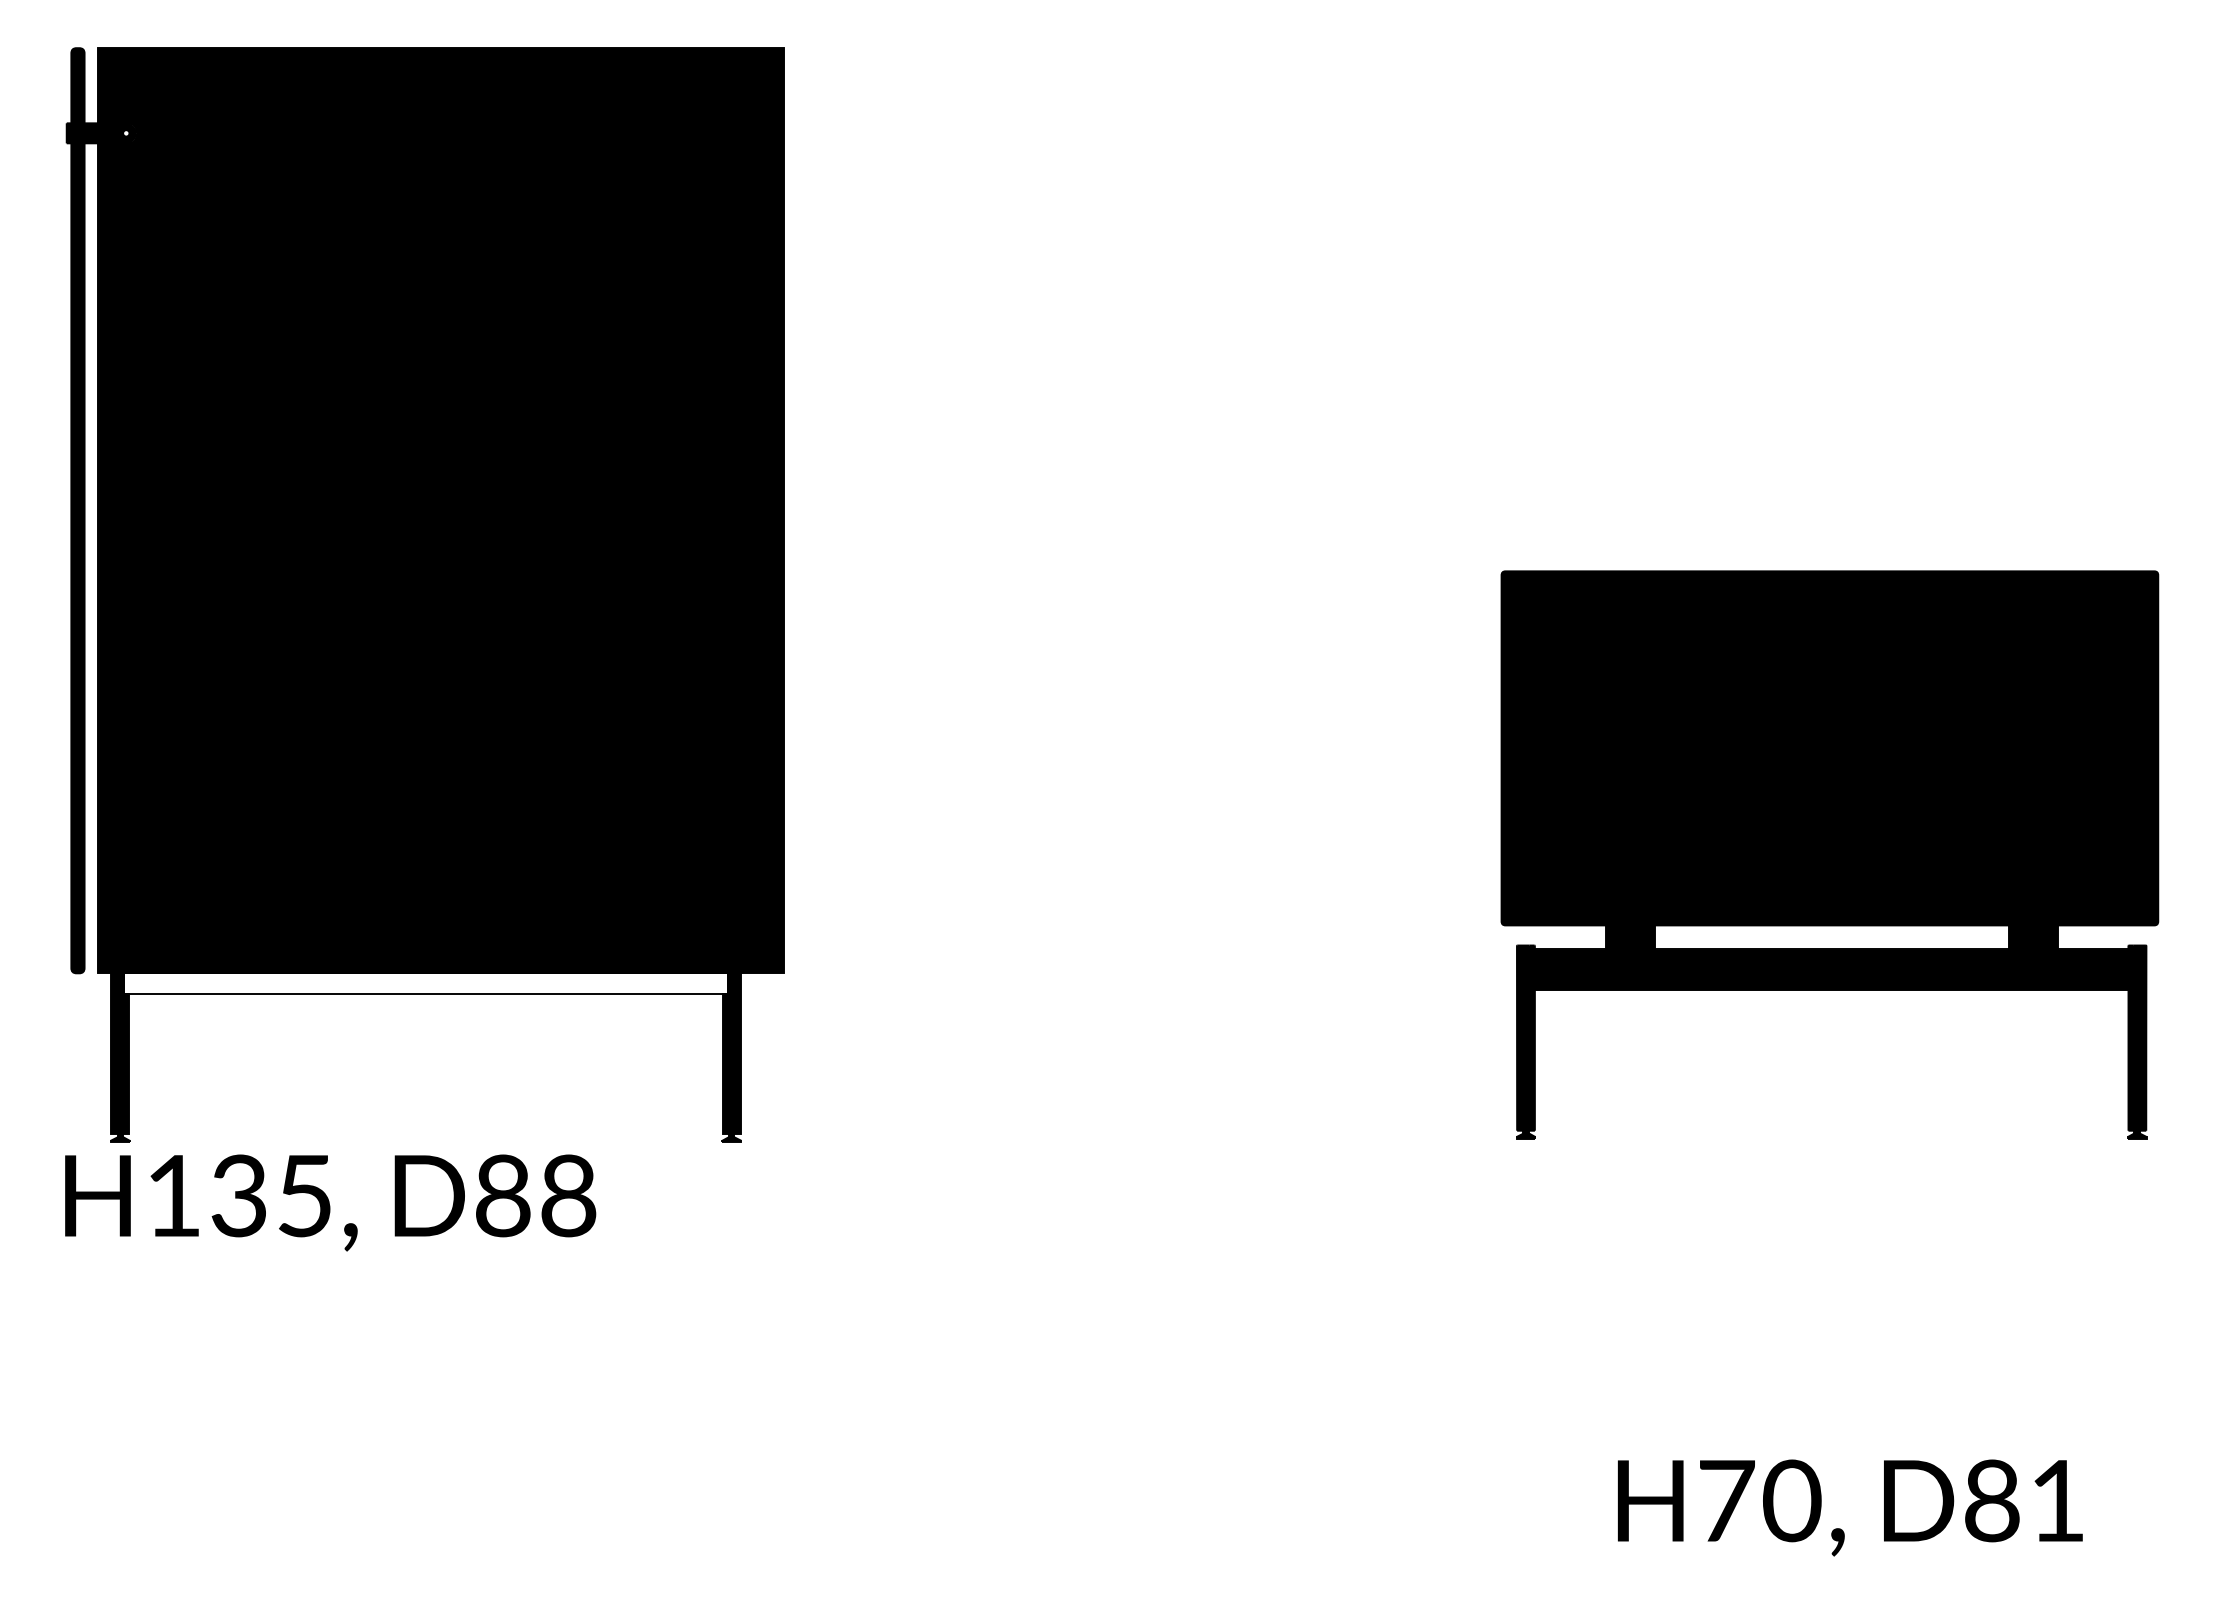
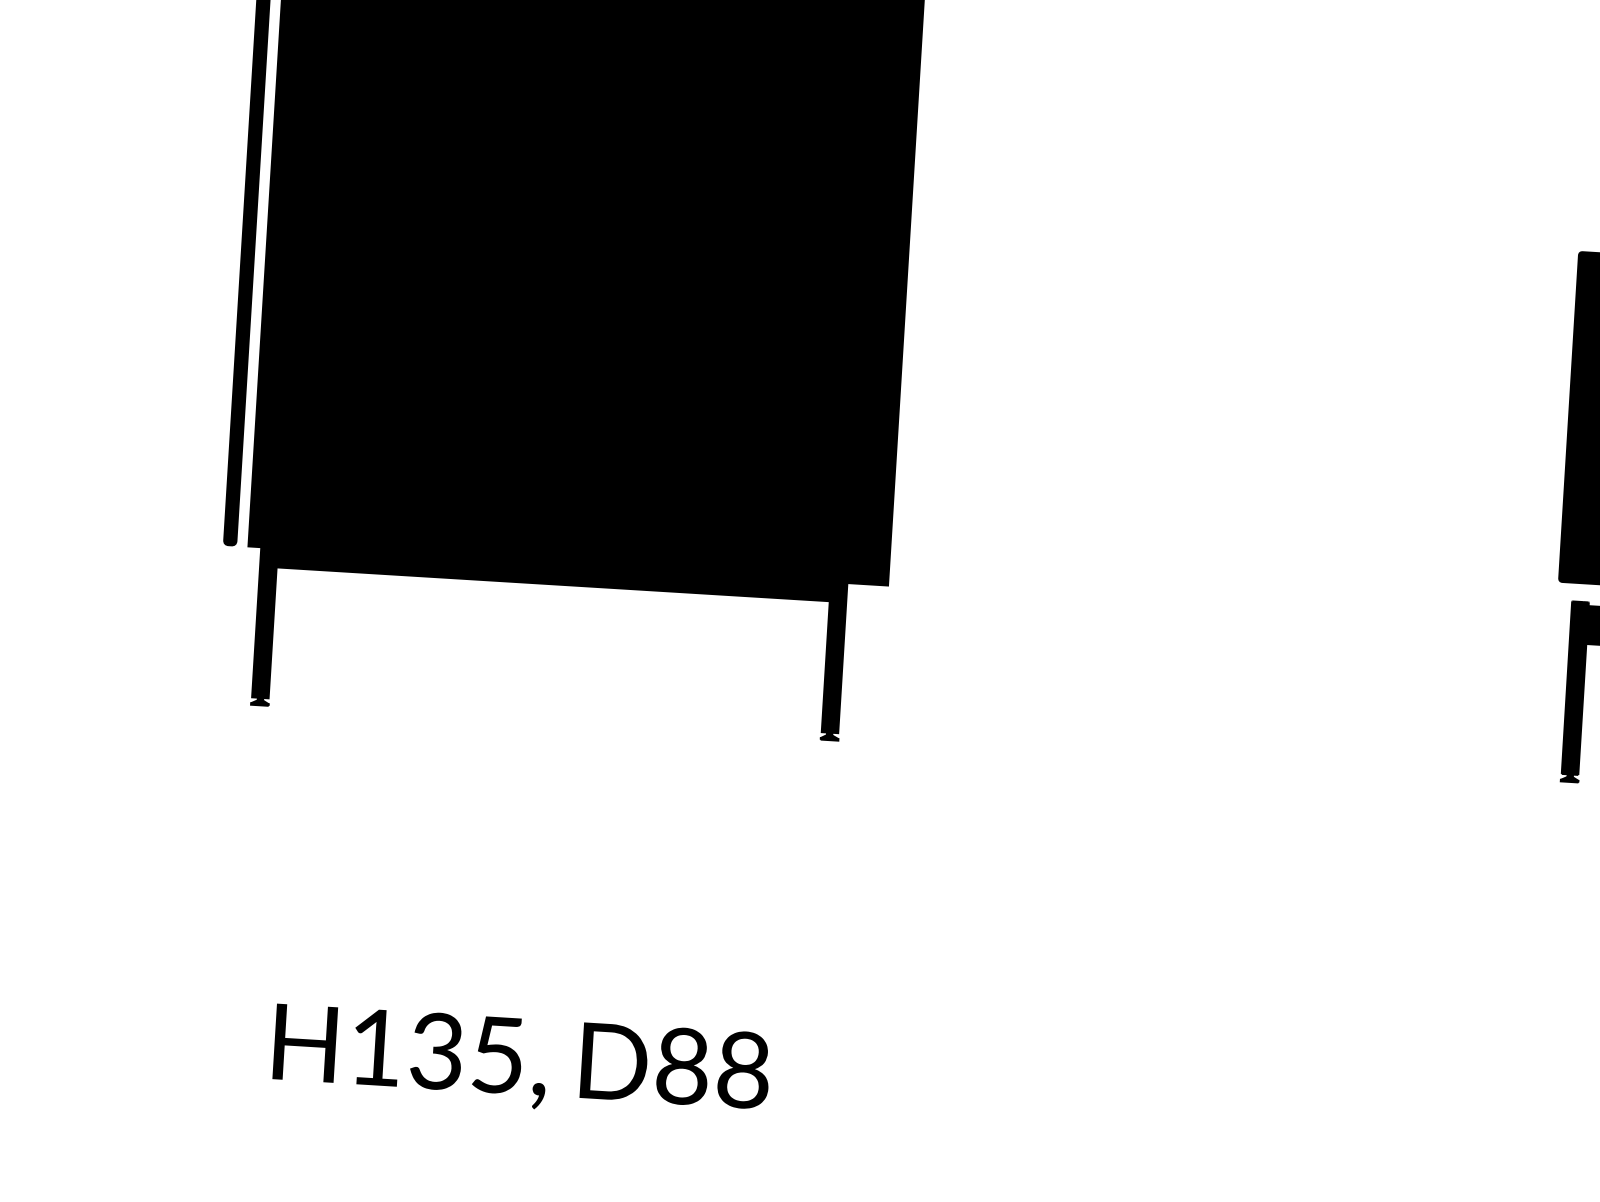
fill: (426, 983) -> (554, 574), added
text: (330, 1202) -> (521, 1062), moved

